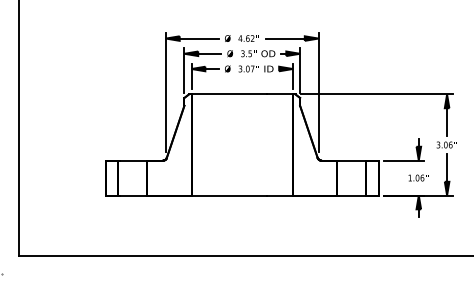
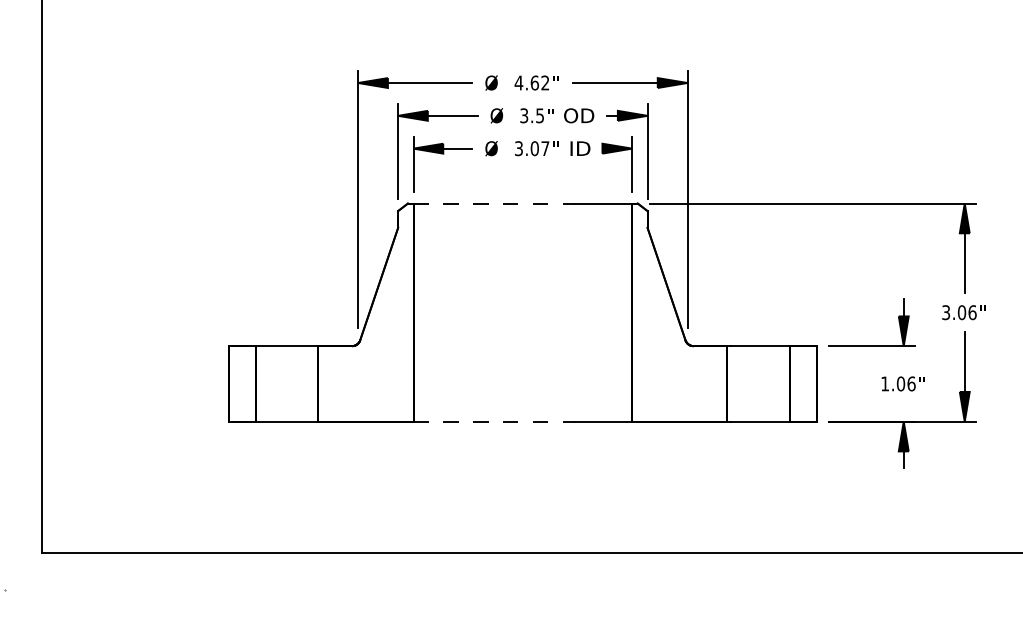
line: (229, 94) -> (495, 203), solid -> dashed
line: (229, 195) -> (495, 421), solid -> dashed

